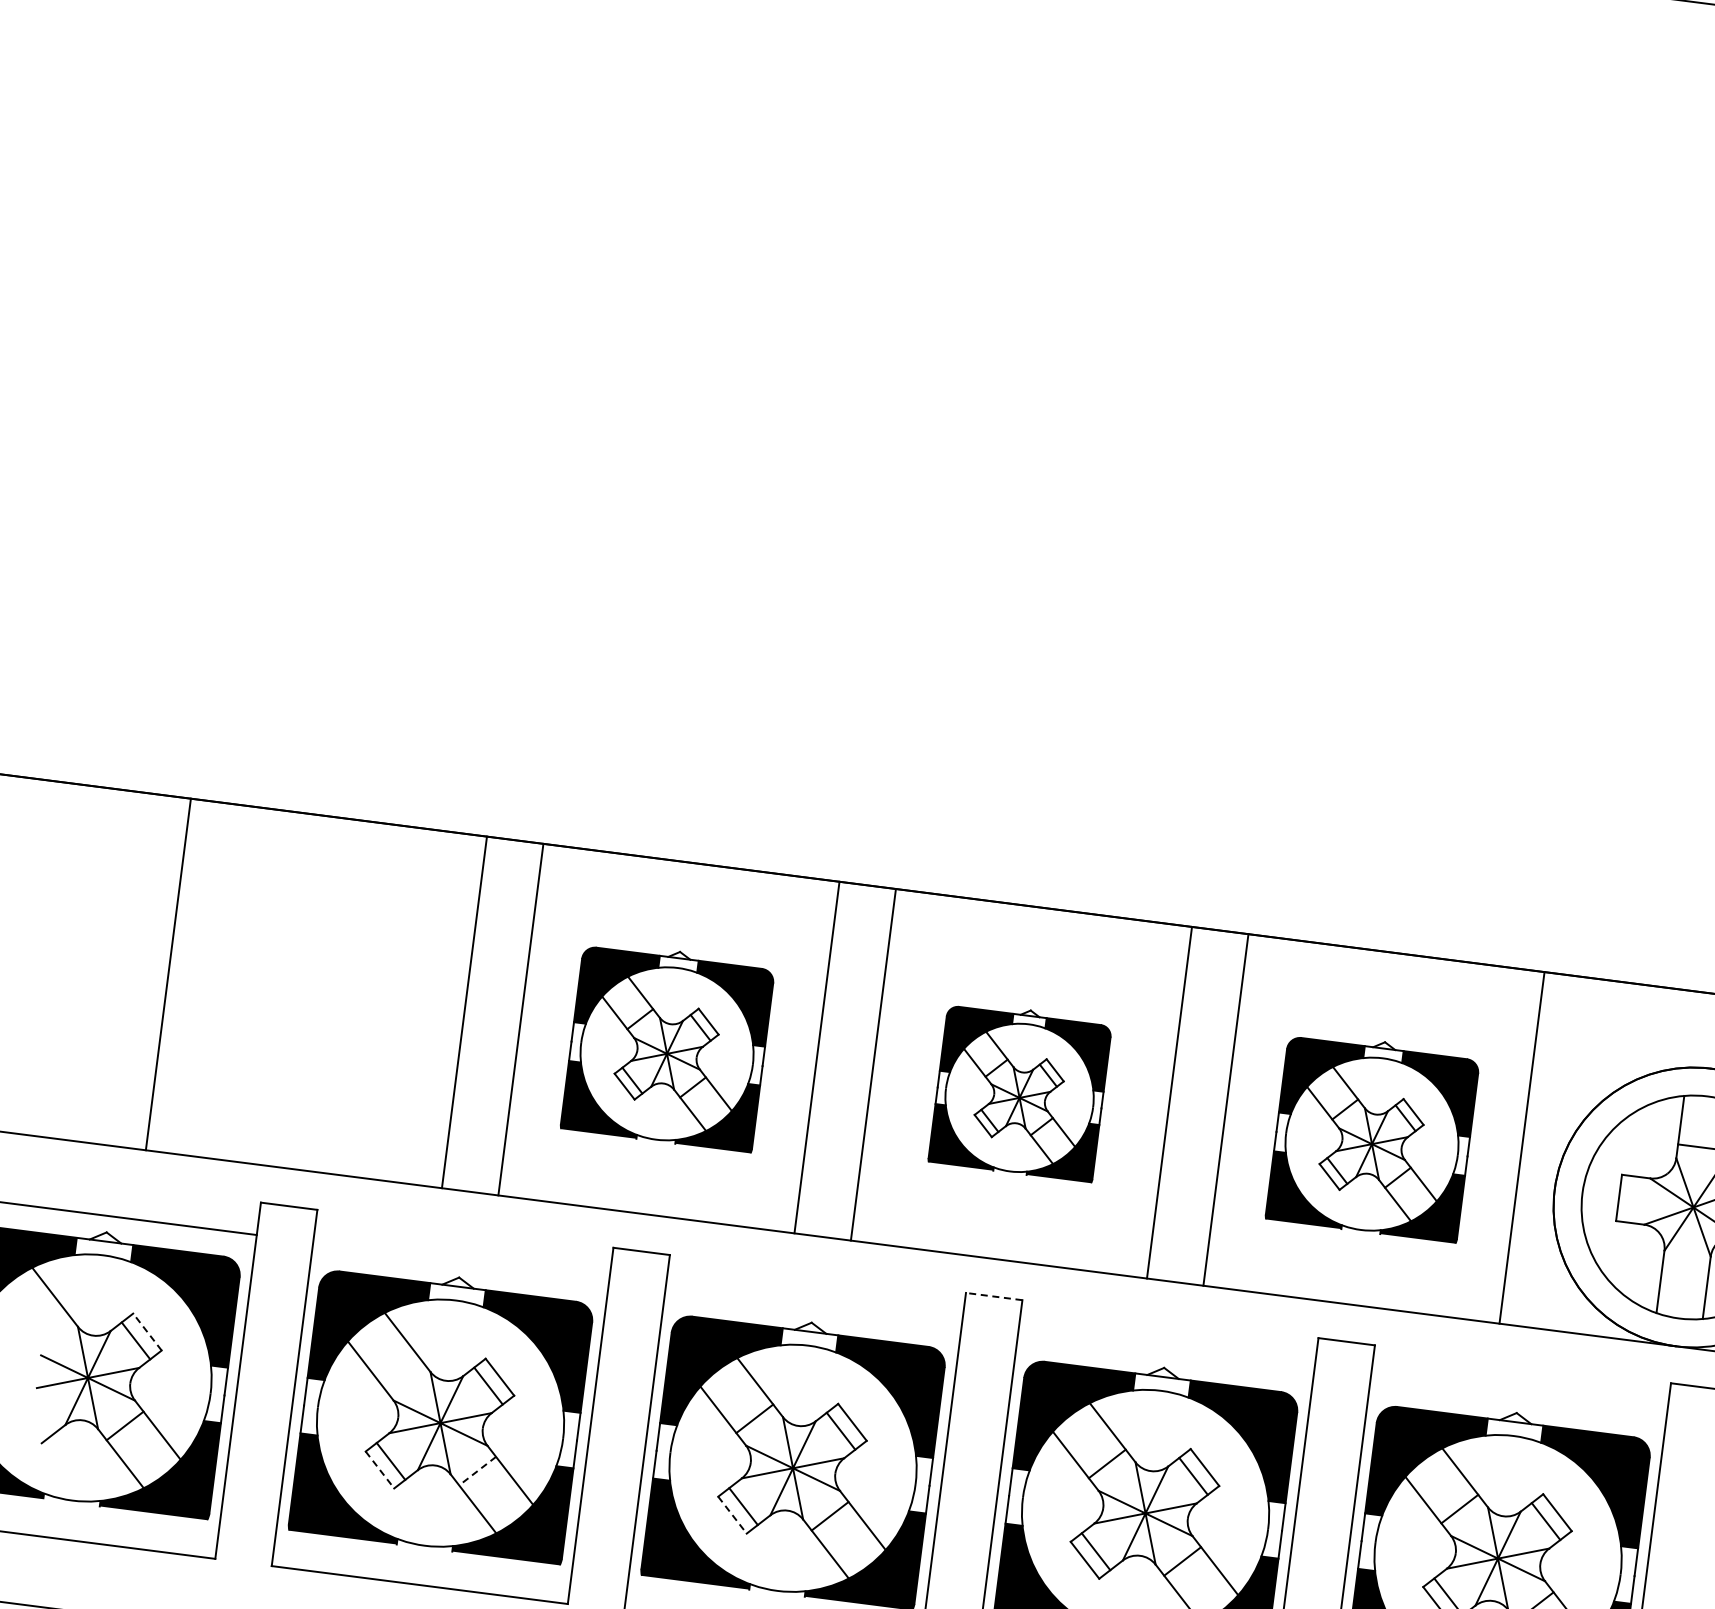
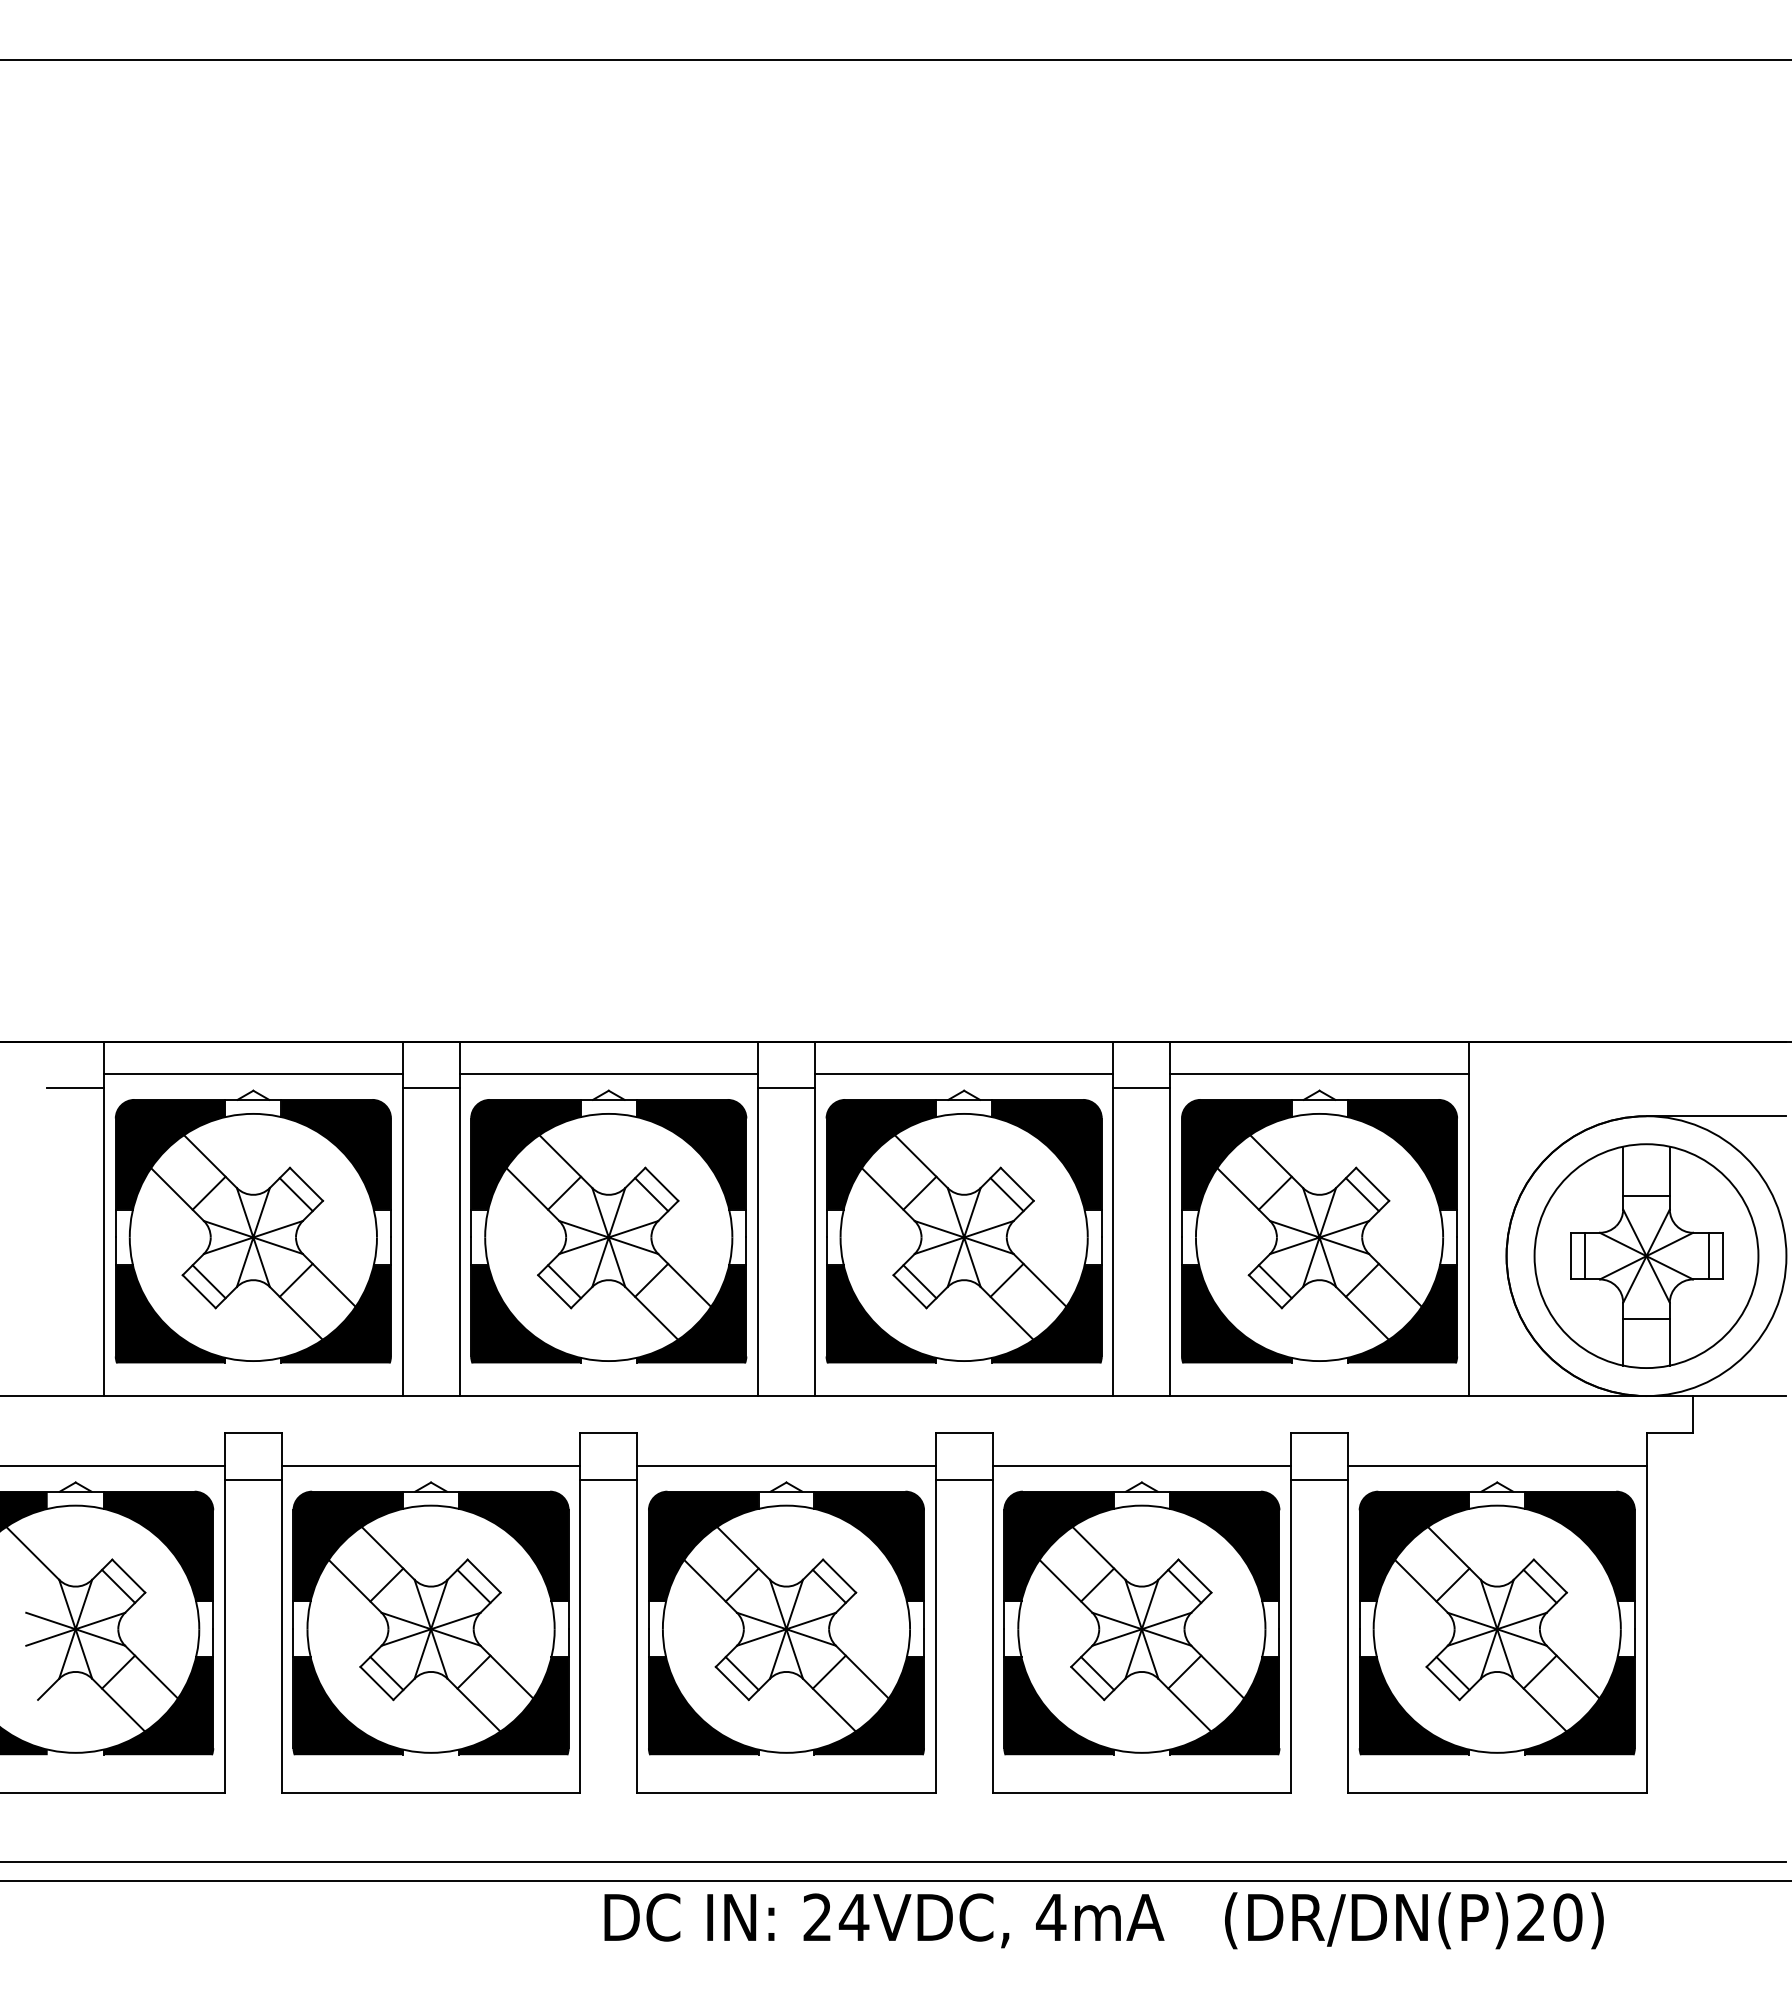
line: (156, 841) -> (75, 1088), added
line: (334, 850) -> (253, 1074), added
line: (508, 886) -> (430, 1088), added
line: (687, 895) -> (608, 1074), added
line: (861, 931) -> (786, 1088), added
line: (1039, 940) -> (963, 1074), added
line: (1213, 977) -> (1141, 1088), added
line: (1392, 985) -> (1319, 1074), added
part: (314, 1000) -> (252, 1226), added
part: (667, 1046) -> (608, 1226), size x1.43
part: (1019, 1091) -> (963, 1226), size x1.67
part: (1372, 1136) -> (1319, 1226), size x1.43
line: (1633, 1199) -> (1585, 1255), added
line: (282, 1252) -> (252, 1480), added
line: (460, 1261) -> (430, 1466), added
line: (1685, 1269) -> (1646, 1318), added
line: (993, 1296) -> (963, 1433), dashed -> solid
line: (635, 1298) -> (608, 1480), added
line: (813, 1306) -> (786, 1466), added
line: (147, 1331) -> (128, 1575), dashed -> solid
line: (987, 1343) -> (963, 1480), added
line: (1165, 1351) -> (1141, 1466), added
line: (402, 1373) -> (386, 1584), added
line: (1340, 1388) -> (1319, 1480), added
line: (1519, 1397) -> (1497, 1466), added
line: (380, 1470) -> (377, 1683), dashed -> solid
line: (477, 1471) -> (473, 1672), dashed -> solid
line: (732, 1515) -> (732, 1683), dashed -> solid

